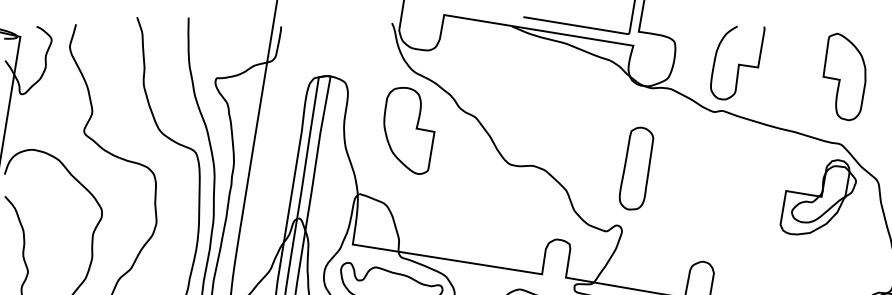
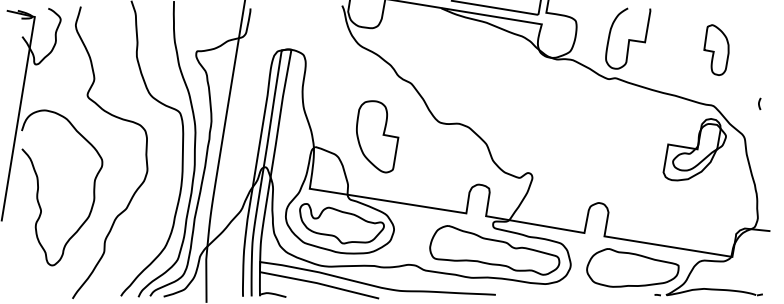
part: (844, 76) -> (716, 49), size x0.7
part: (409, 130) -> (377, 136), moved
part: (636, 168) -> (544, 125), removed

